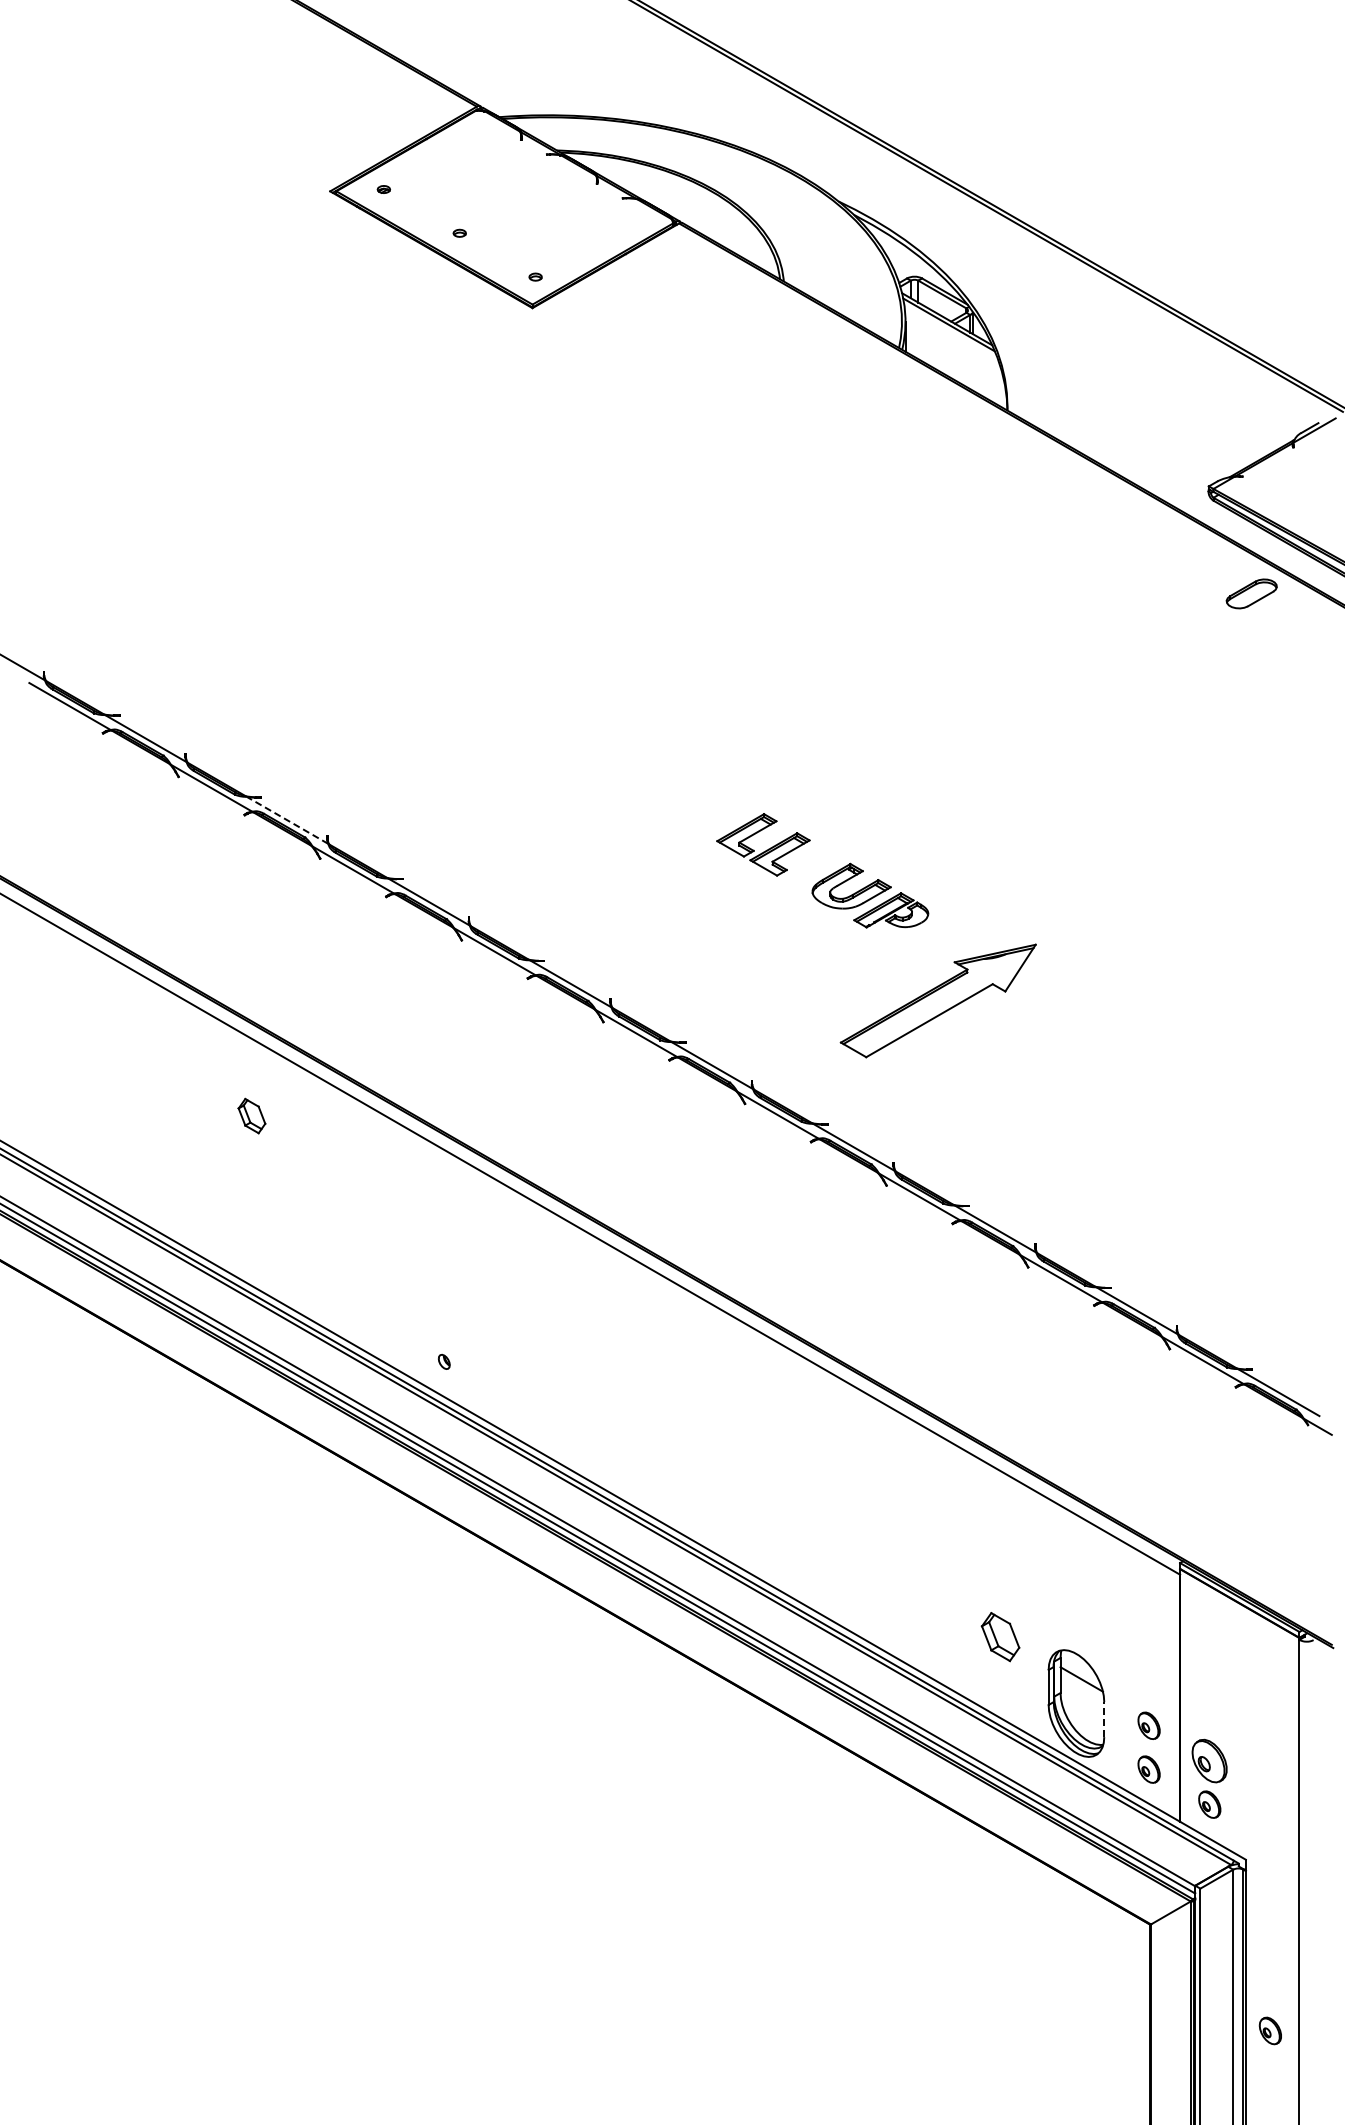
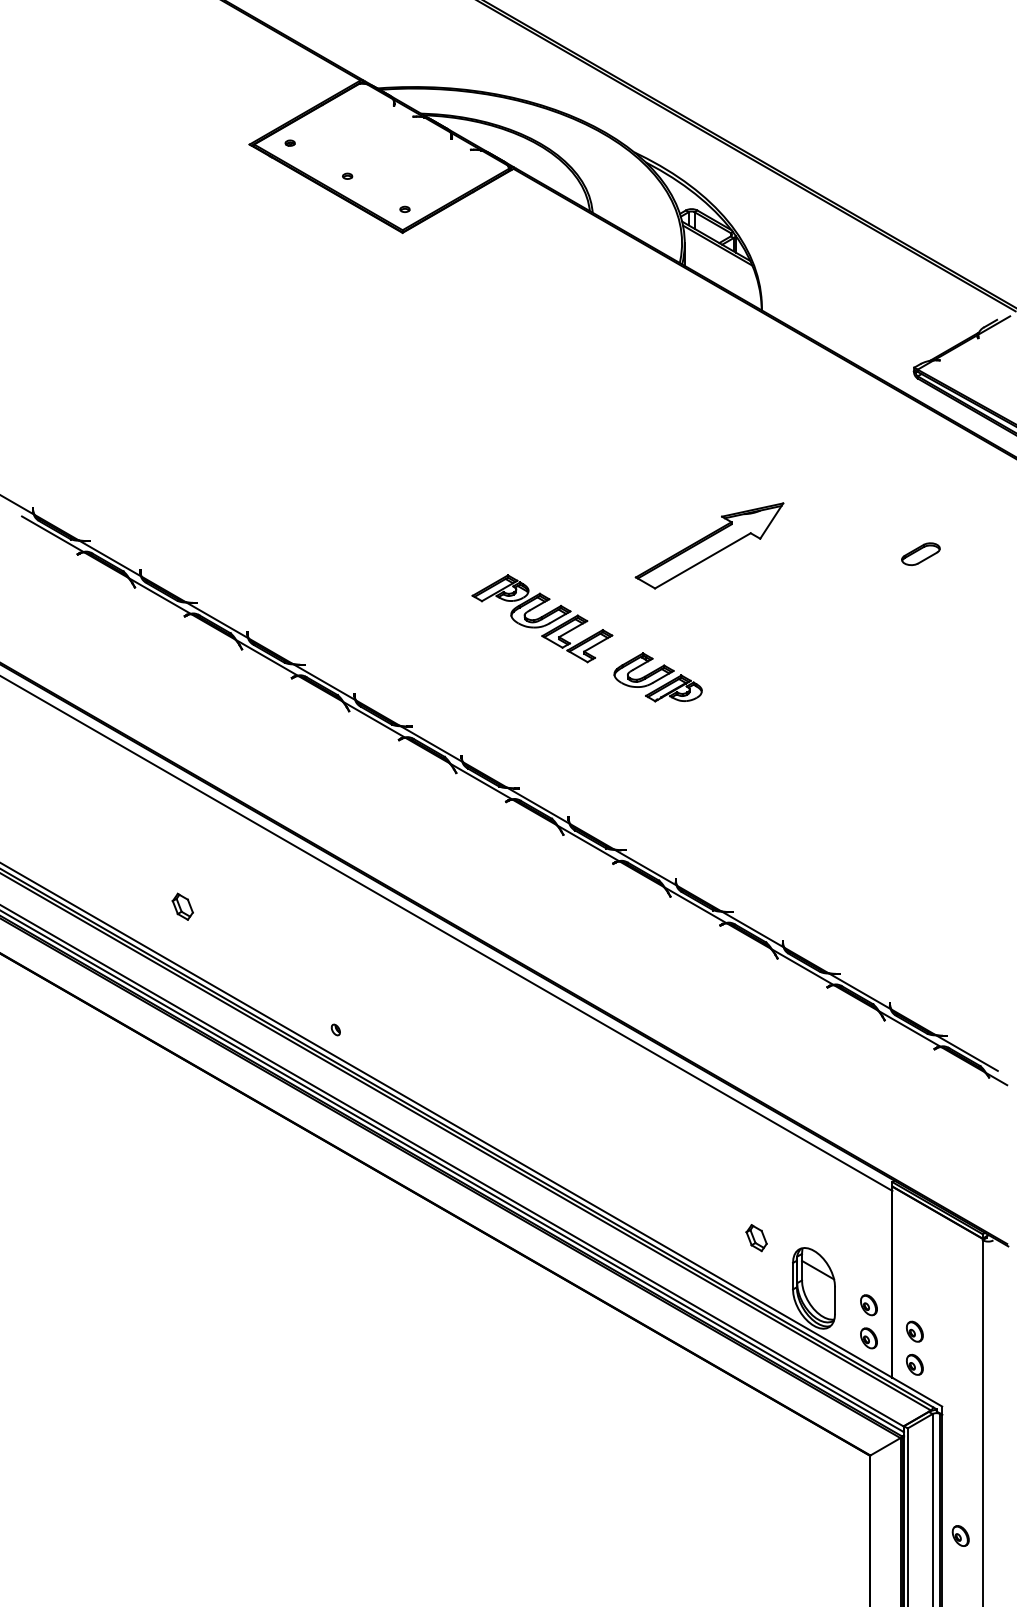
part: (1251, 593) -> (920, 553), moved
part: (689, 794) -> (521, 600), added
line: (287, 820) -> (217, 620), dashed -> solid
part: (937, 1000) -> (708, 545), moved
part: (251, 1115) -> (182, 906), moved
part: (1000, 1636) -> (756, 1237), size x0.71
line: (1104, 1719) -> (835, 1300), dashed -> solid
part: (1209, 1760) -> (914, 1331), size x0.62

